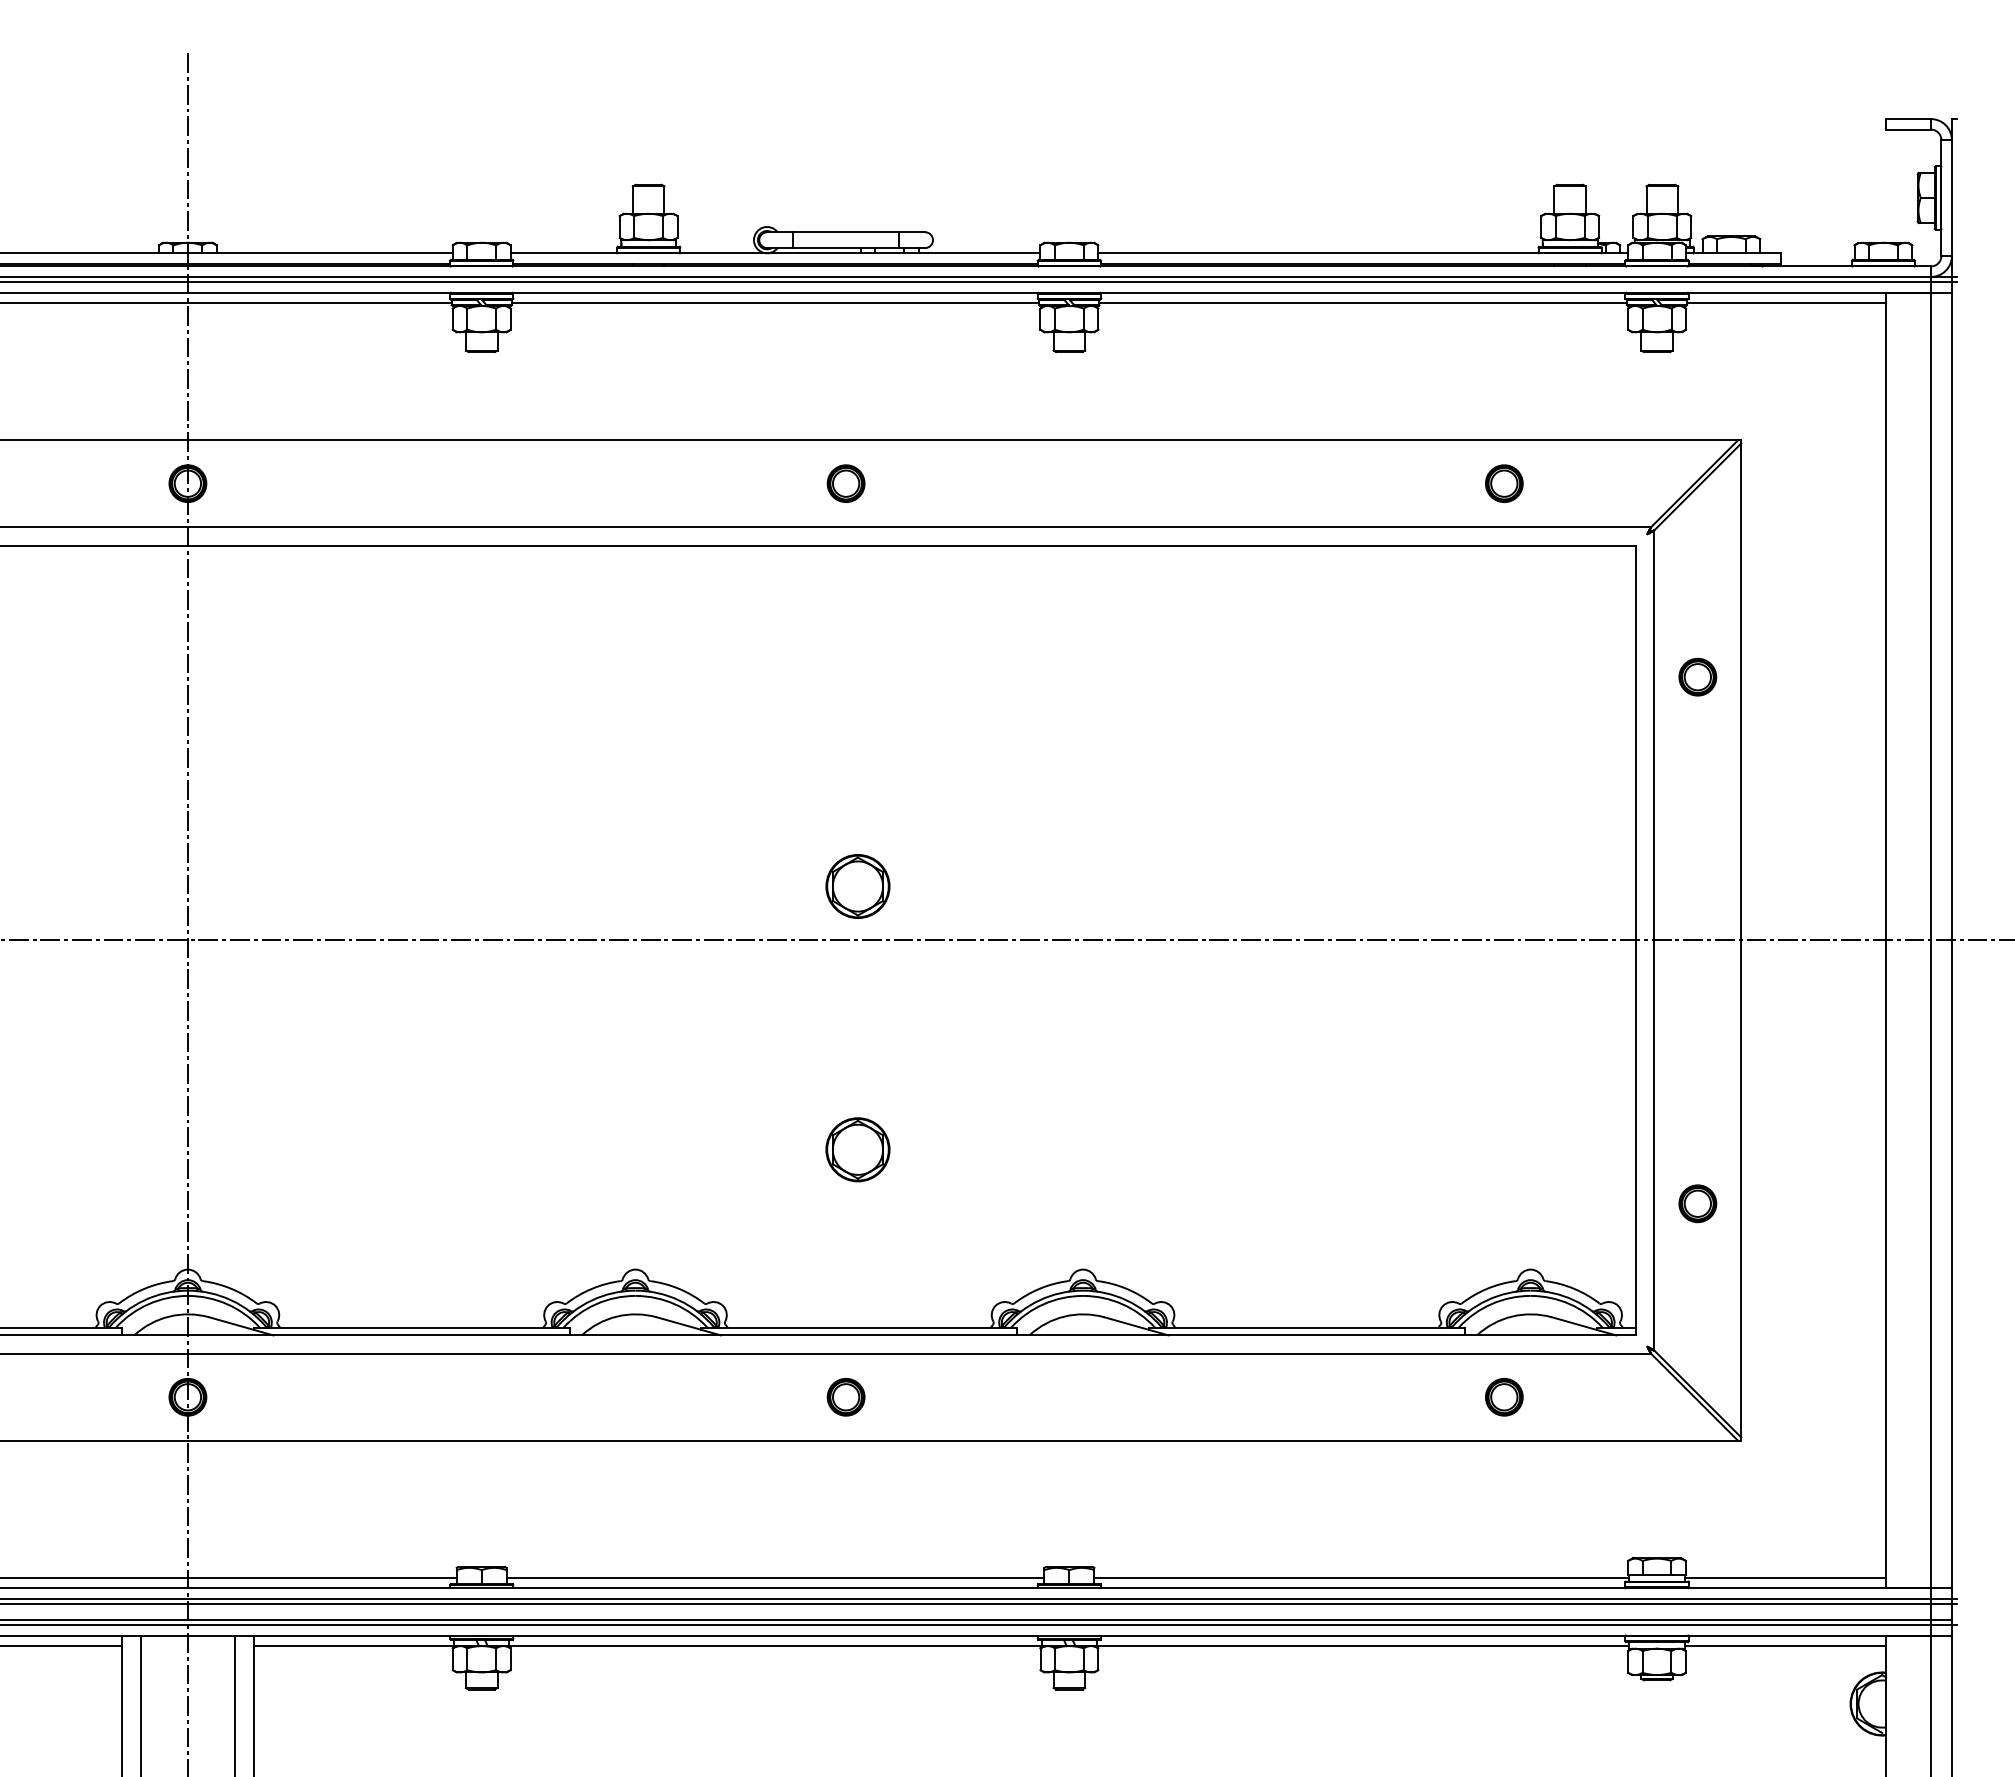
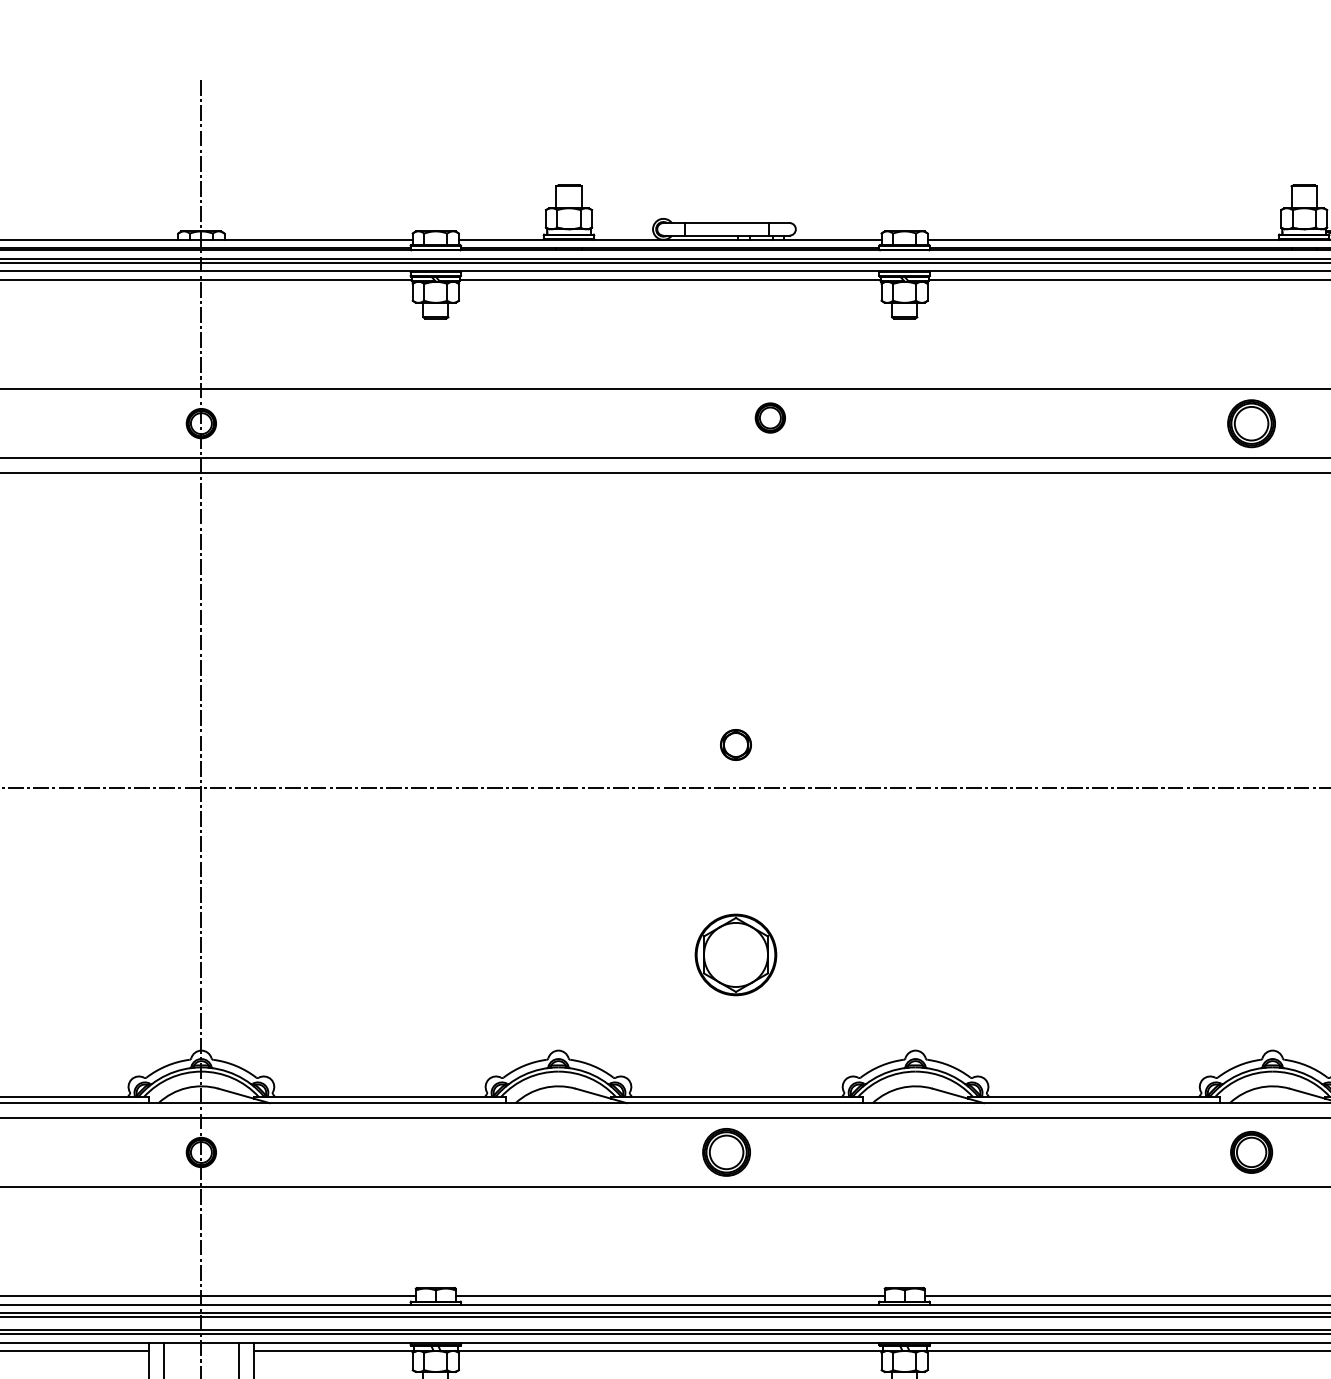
part: (845, 483) -> (769, 417), moved
part: (1504, 483) -> (1251, 423), size x1.6
part: (857, 886) -> (735, 744), size x0.6
part: (857, 1149) -> (735, 954), size x1.6
part: (845, 1397) -> (726, 1152), size x1.6
part: (1504, 1397) -> (1251, 1152), size x1.4

